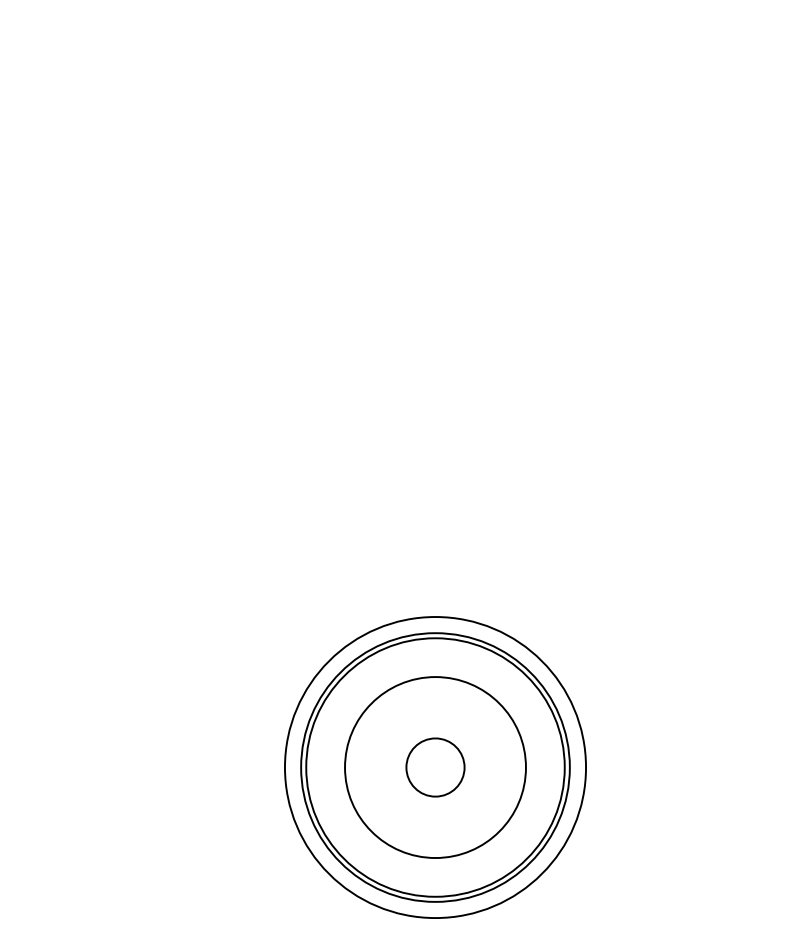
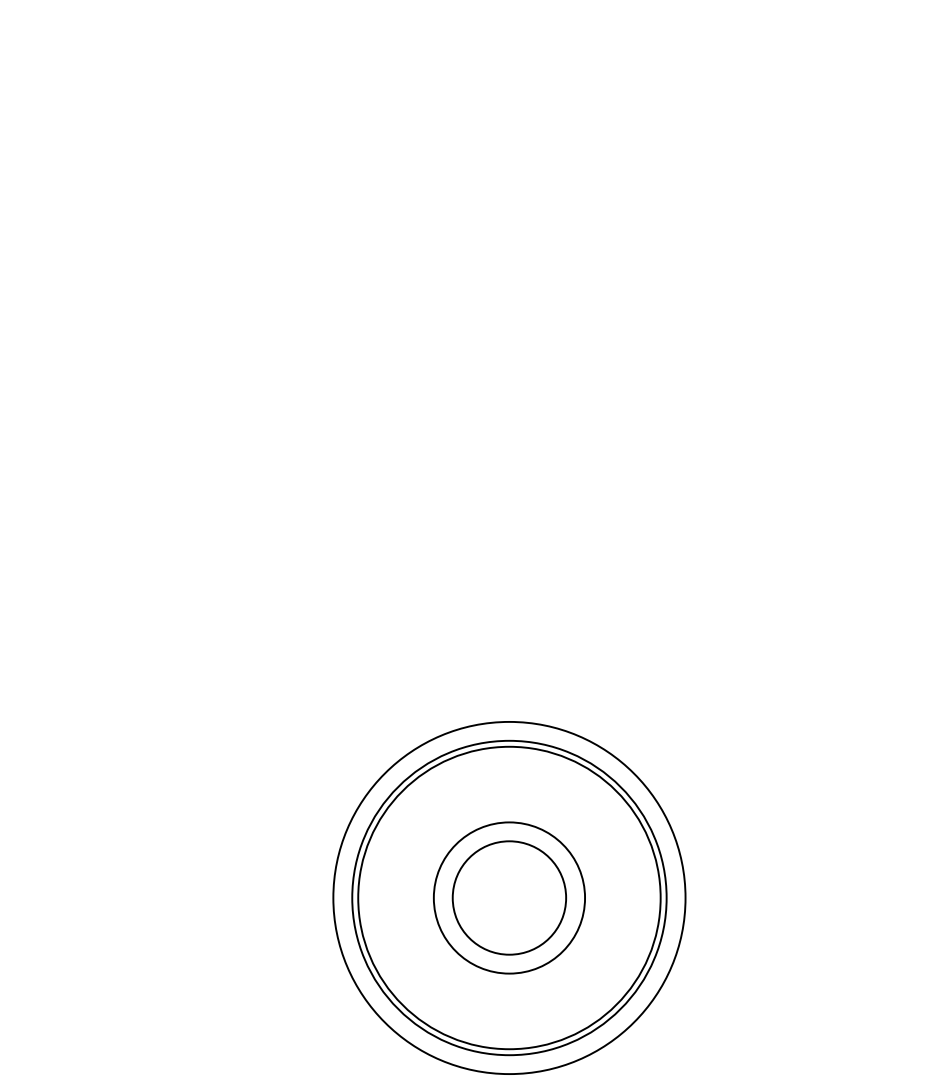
circle: (435, 767) -> (509, 897), size x0.71
circle: (435, 767) -> (509, 897), size x1.67

